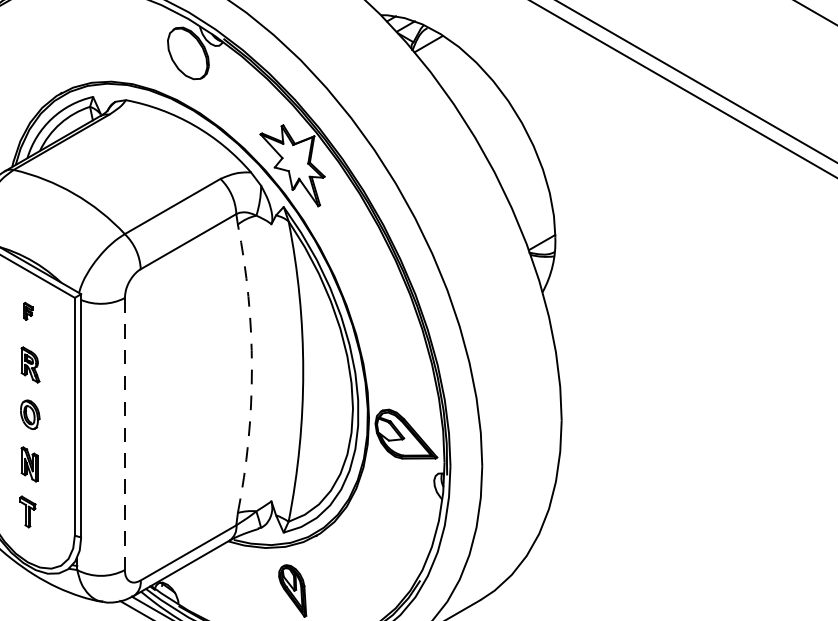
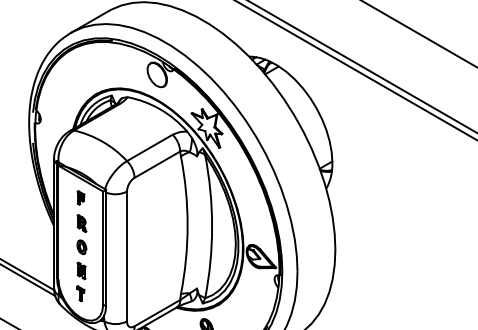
part: (27, 310) -> (80, 197), size x1.67
arc: (251, 369) -> (187, 225), dashed -> solid
line: (125, 434) -> (127, 256), dashed -> solid

